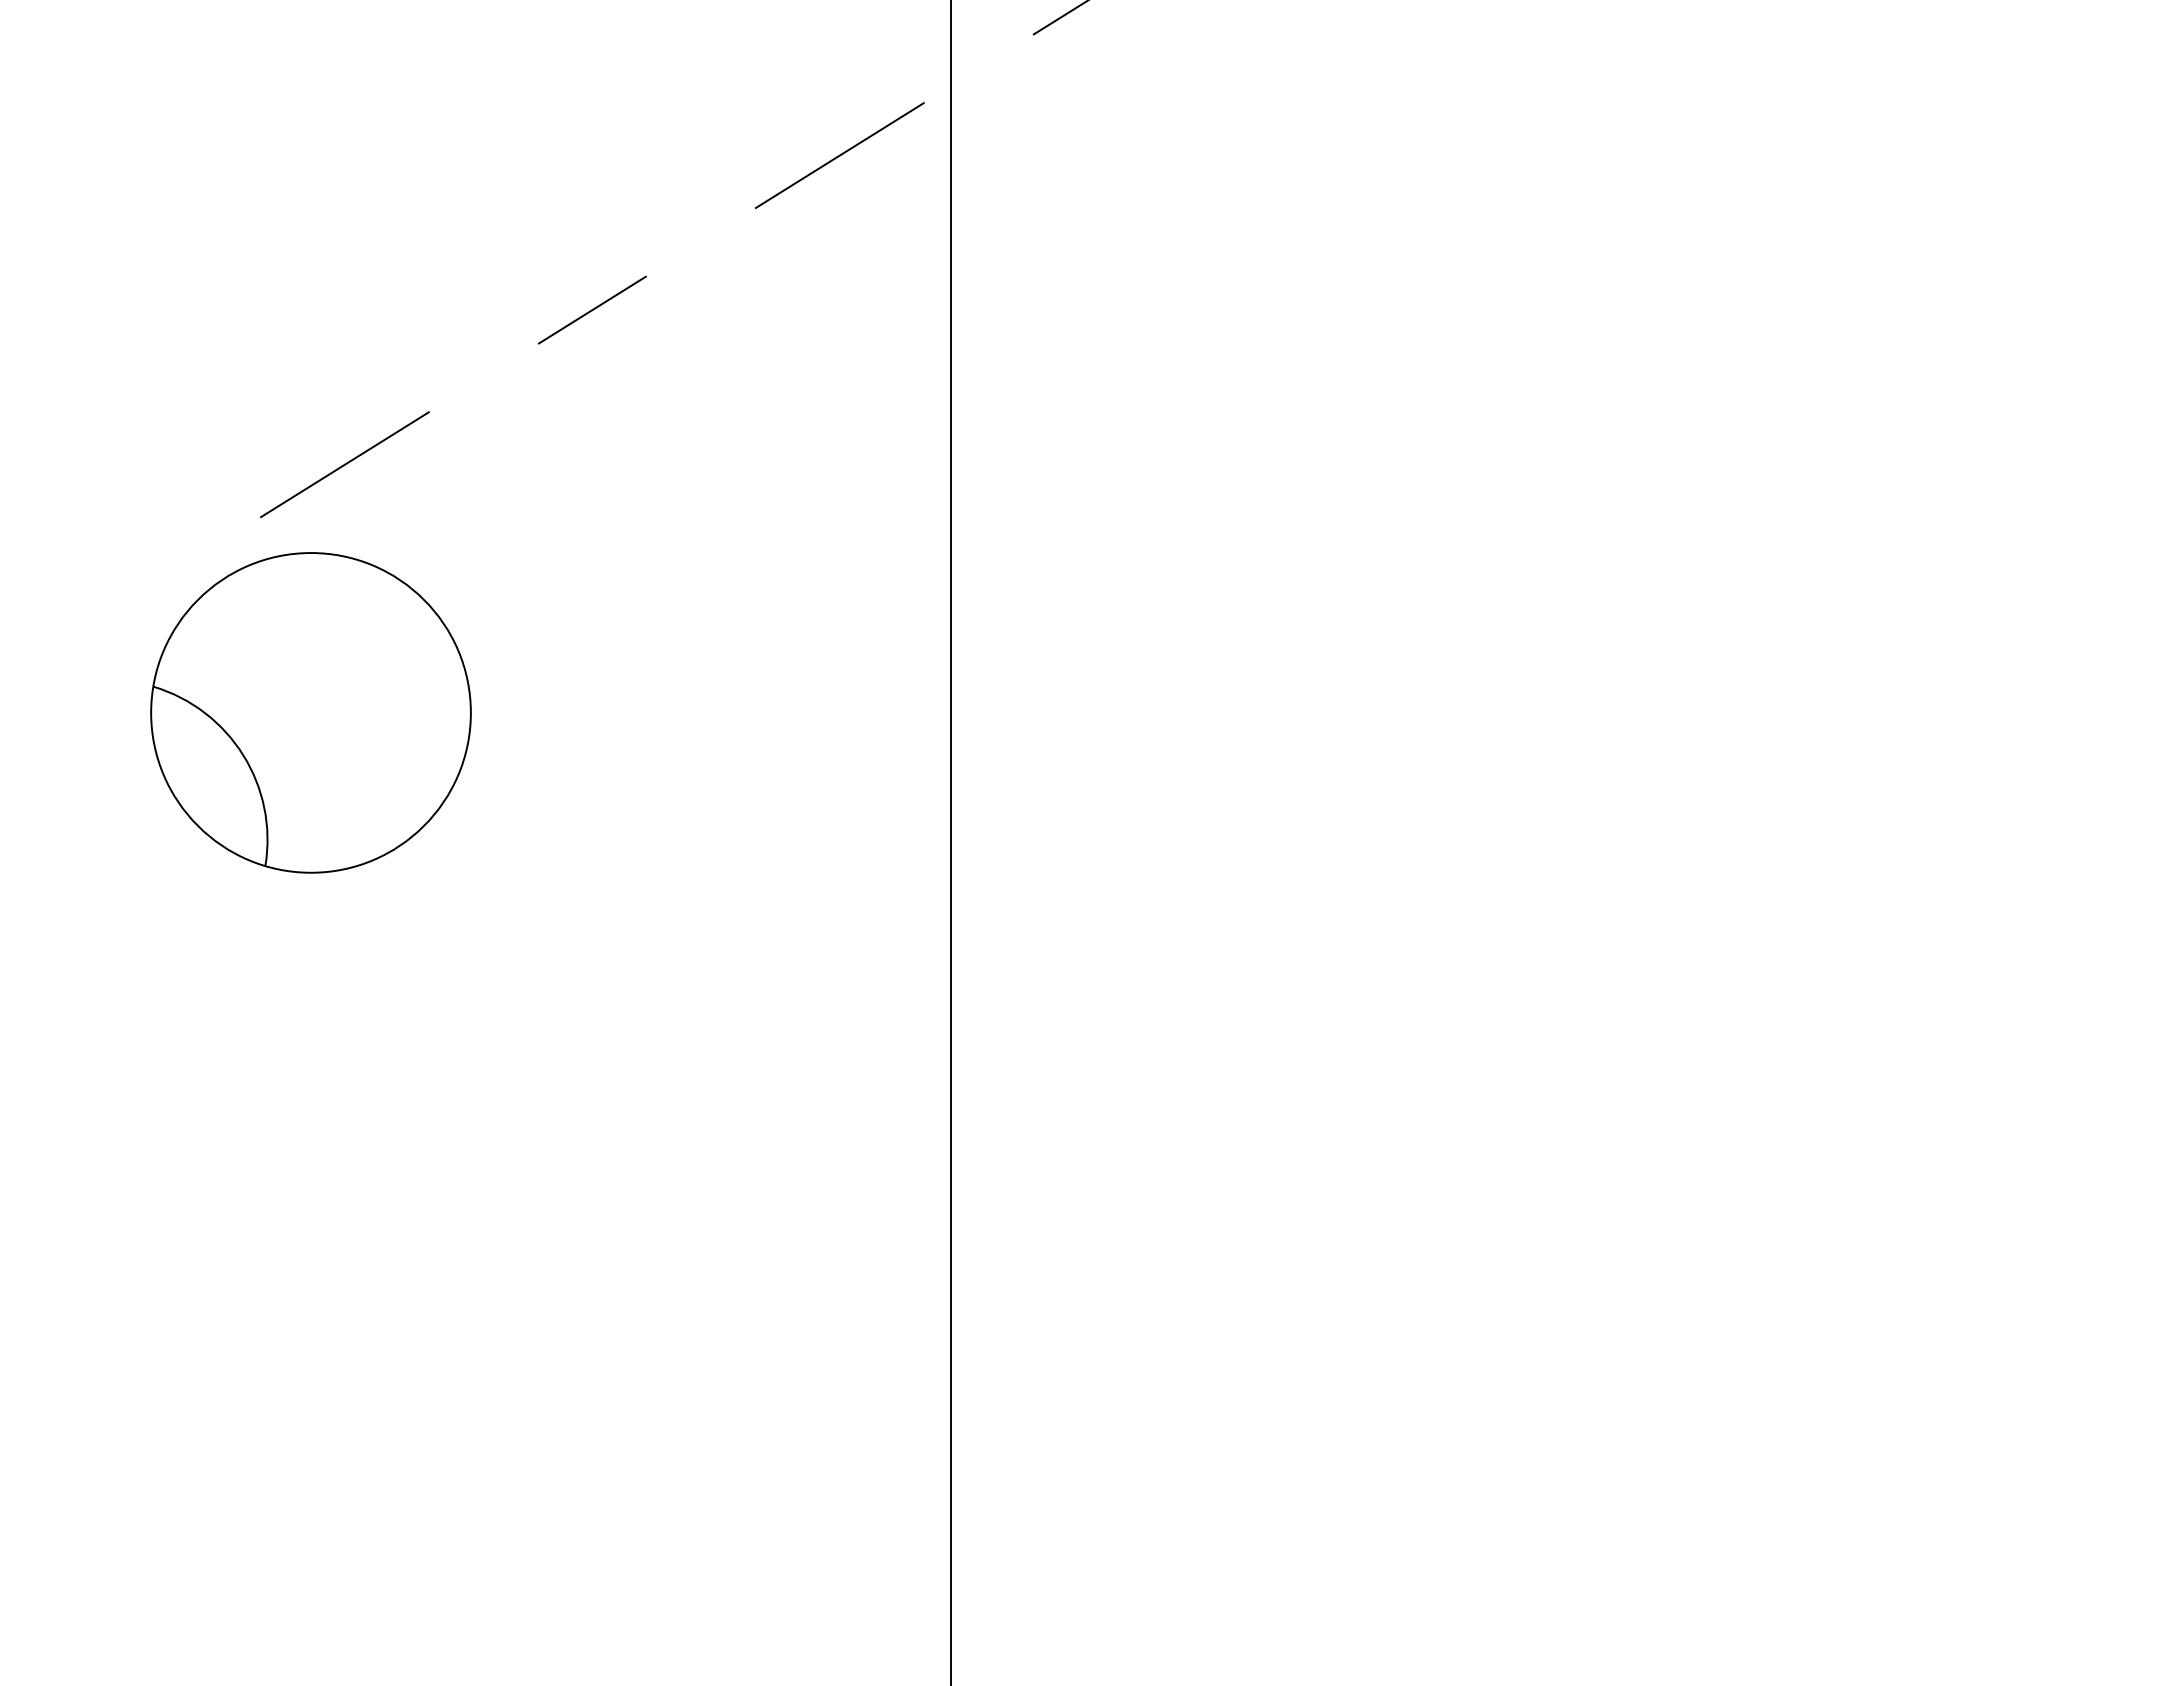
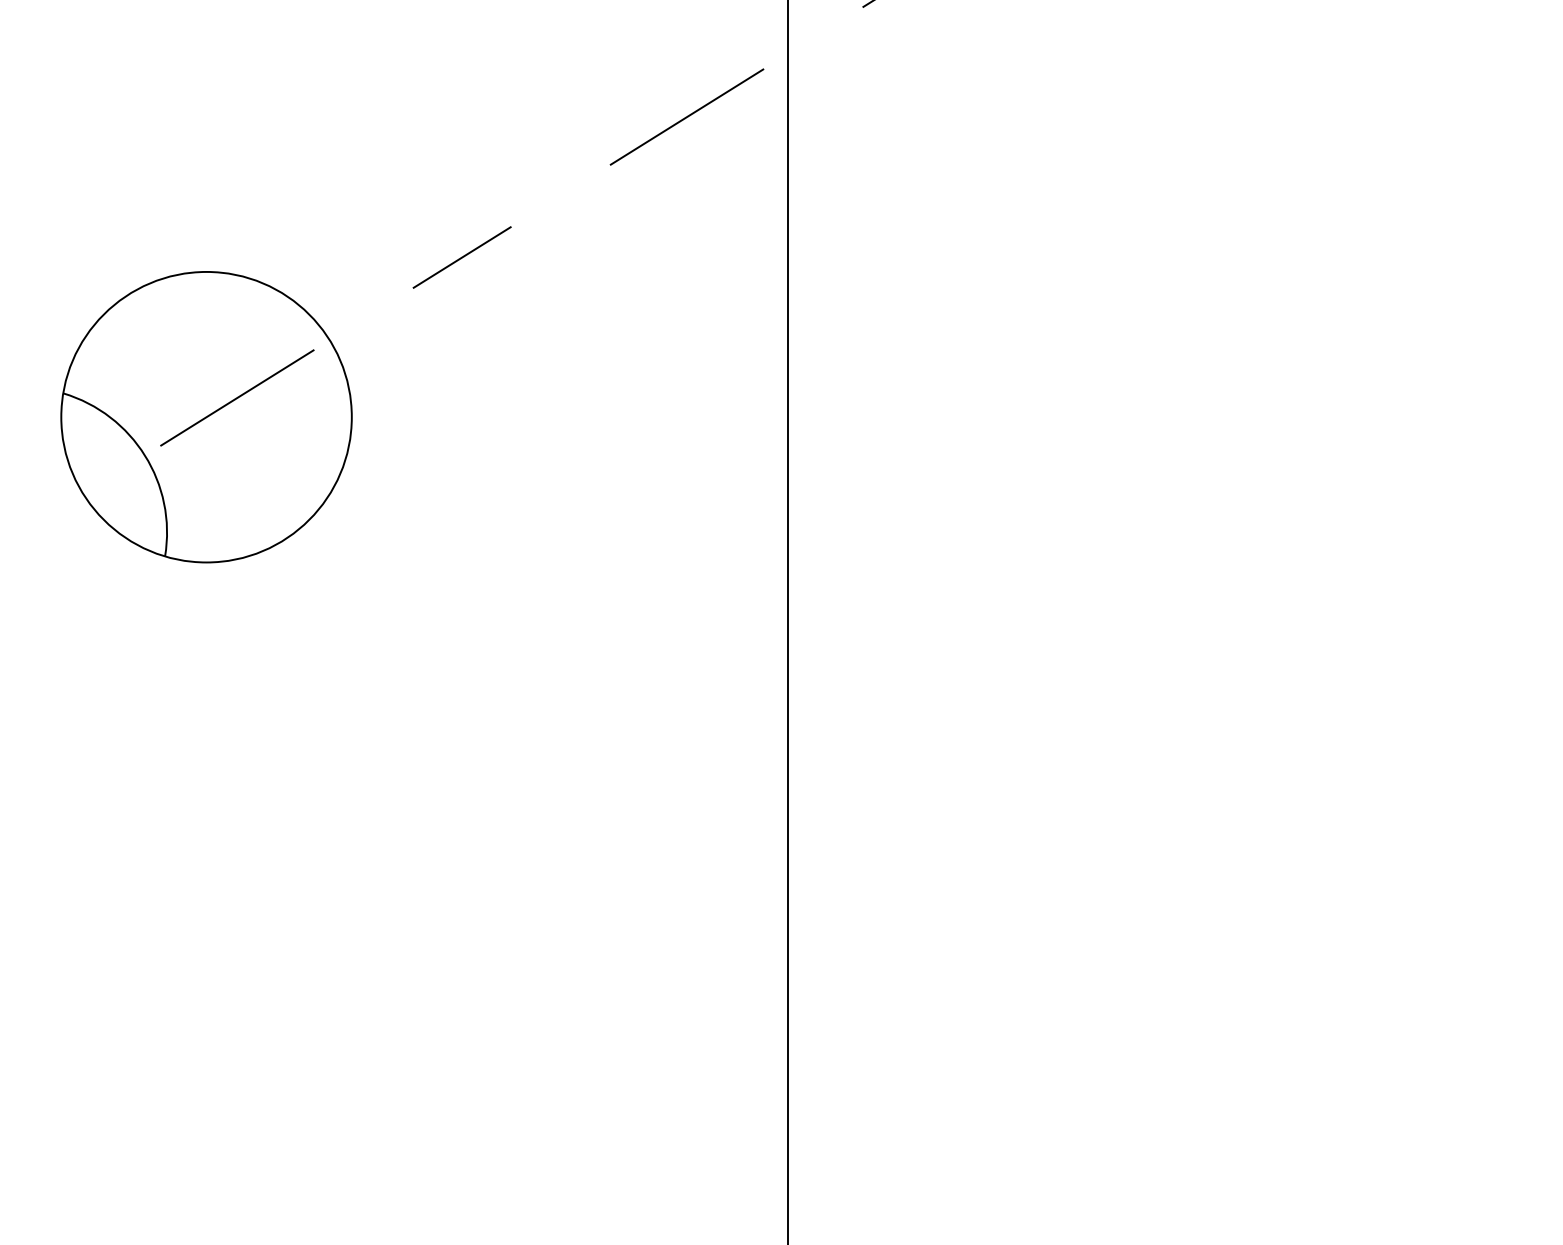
part: (310, 712) -> (206, 416), moved

